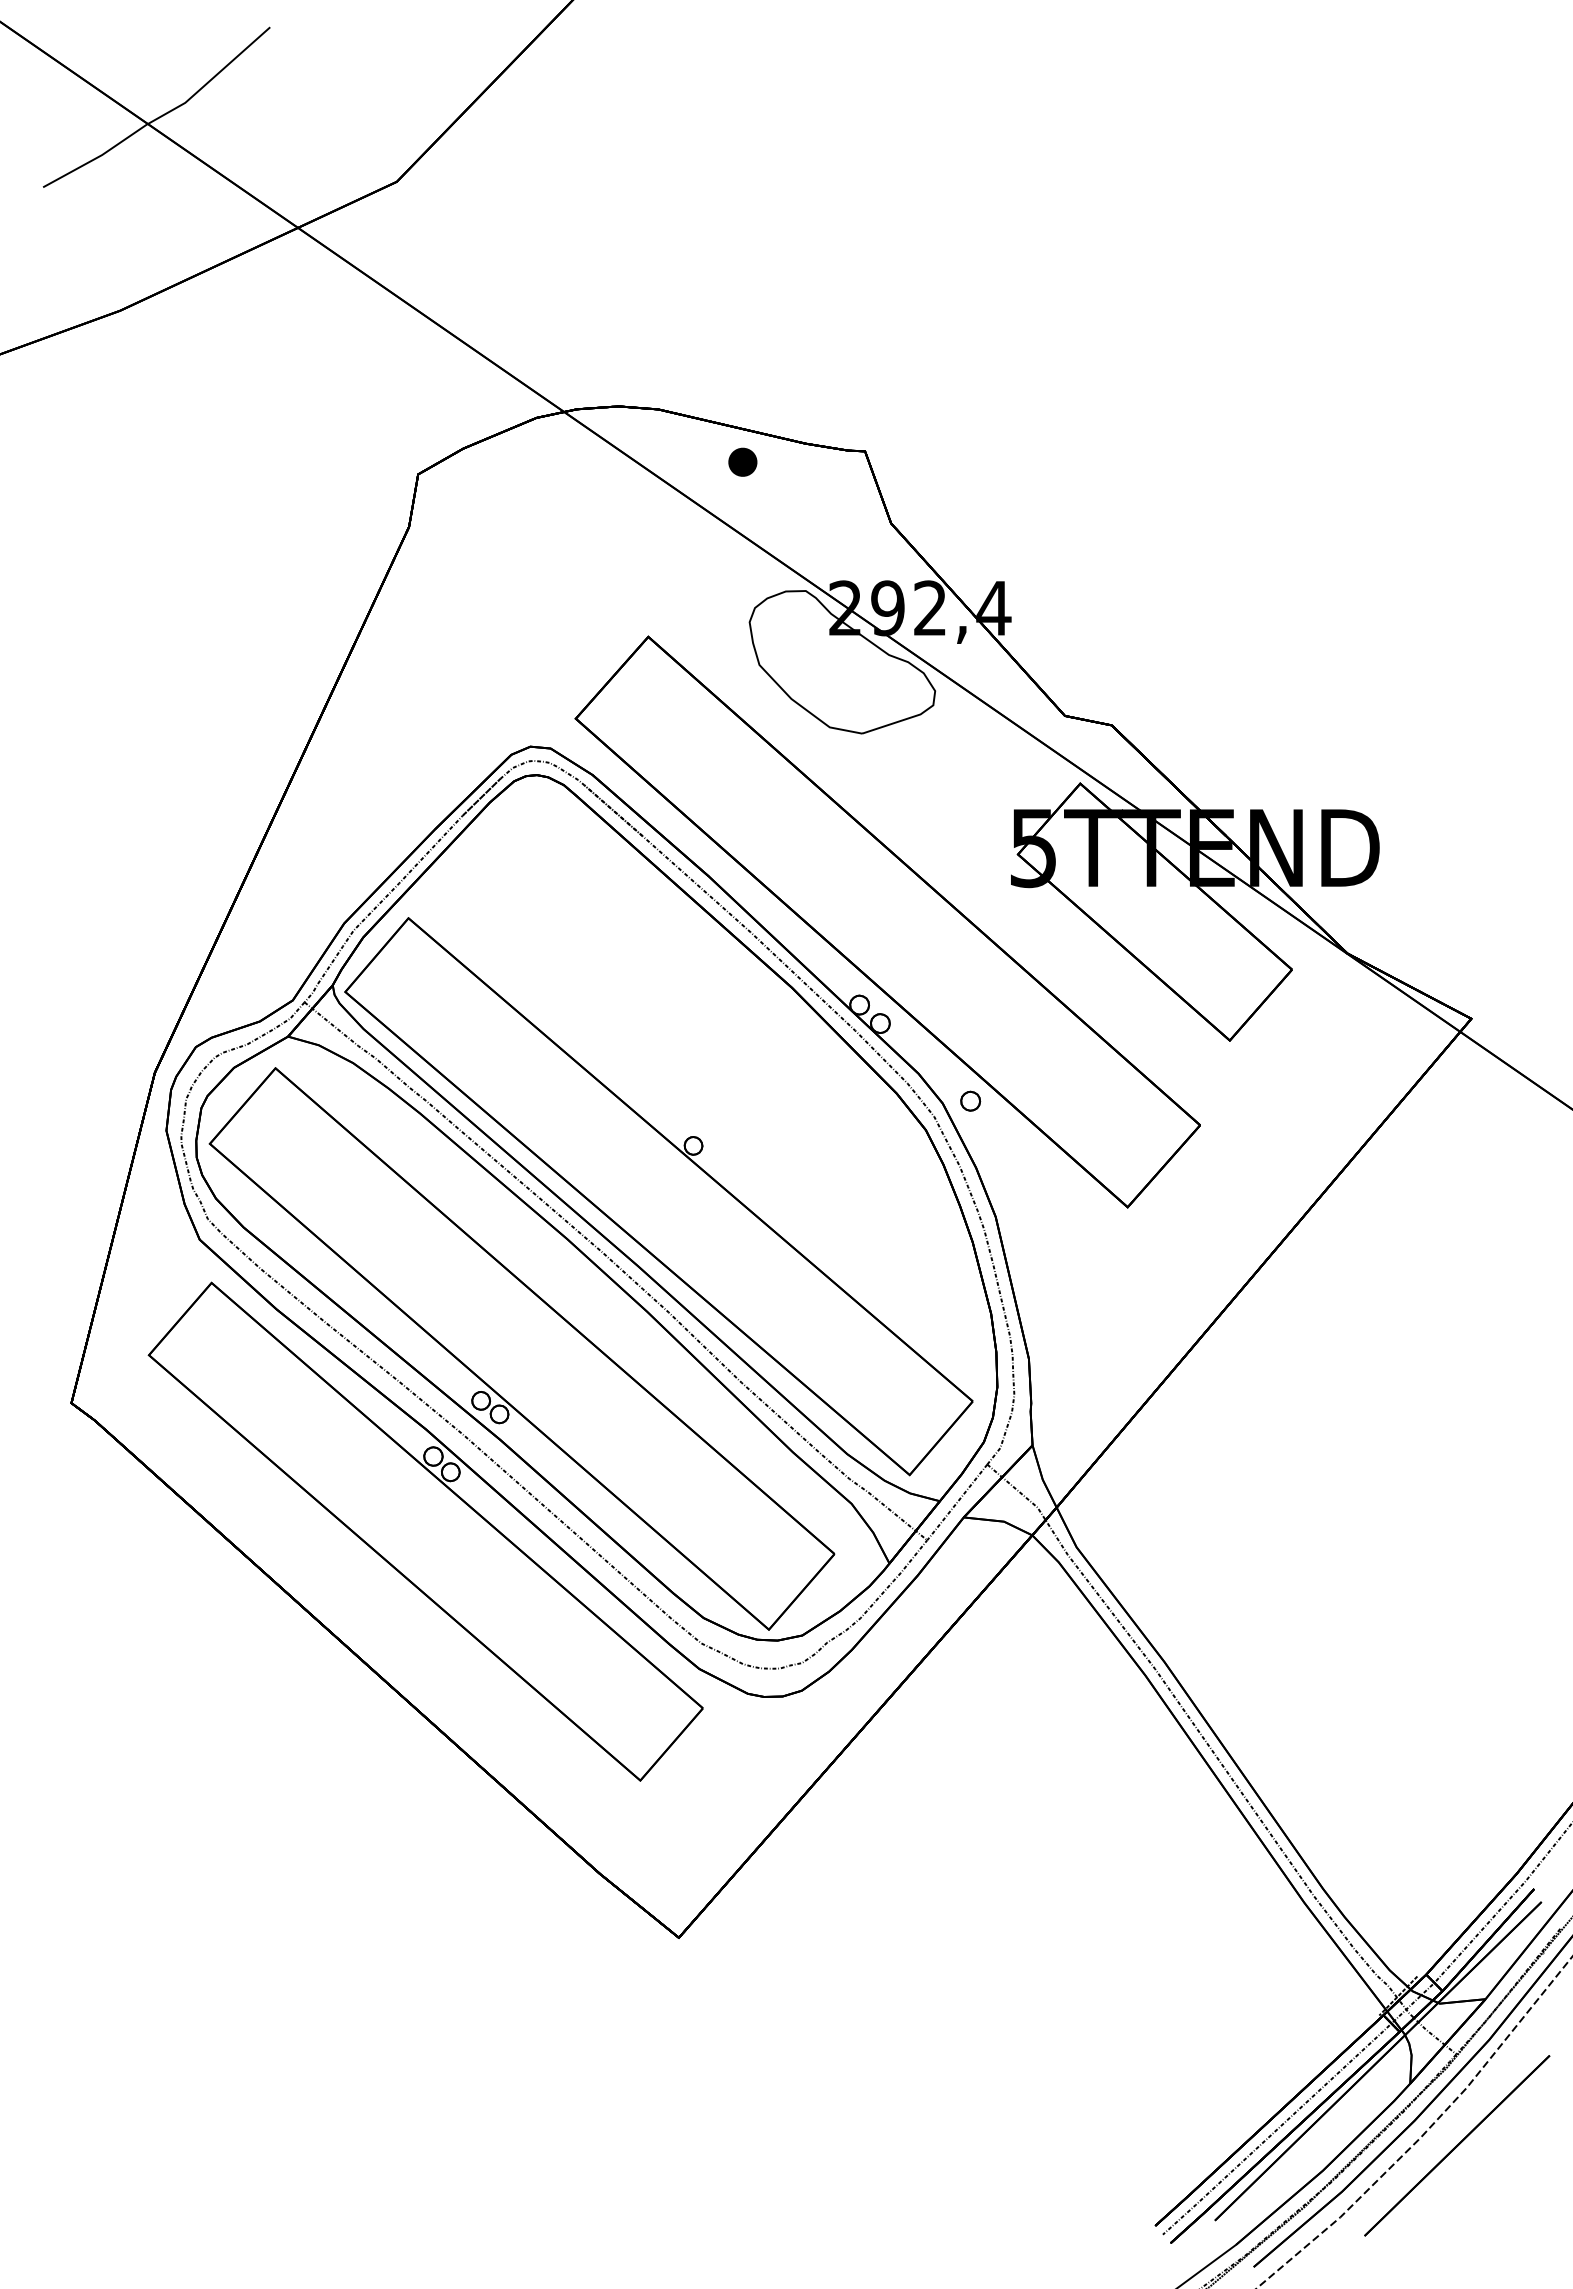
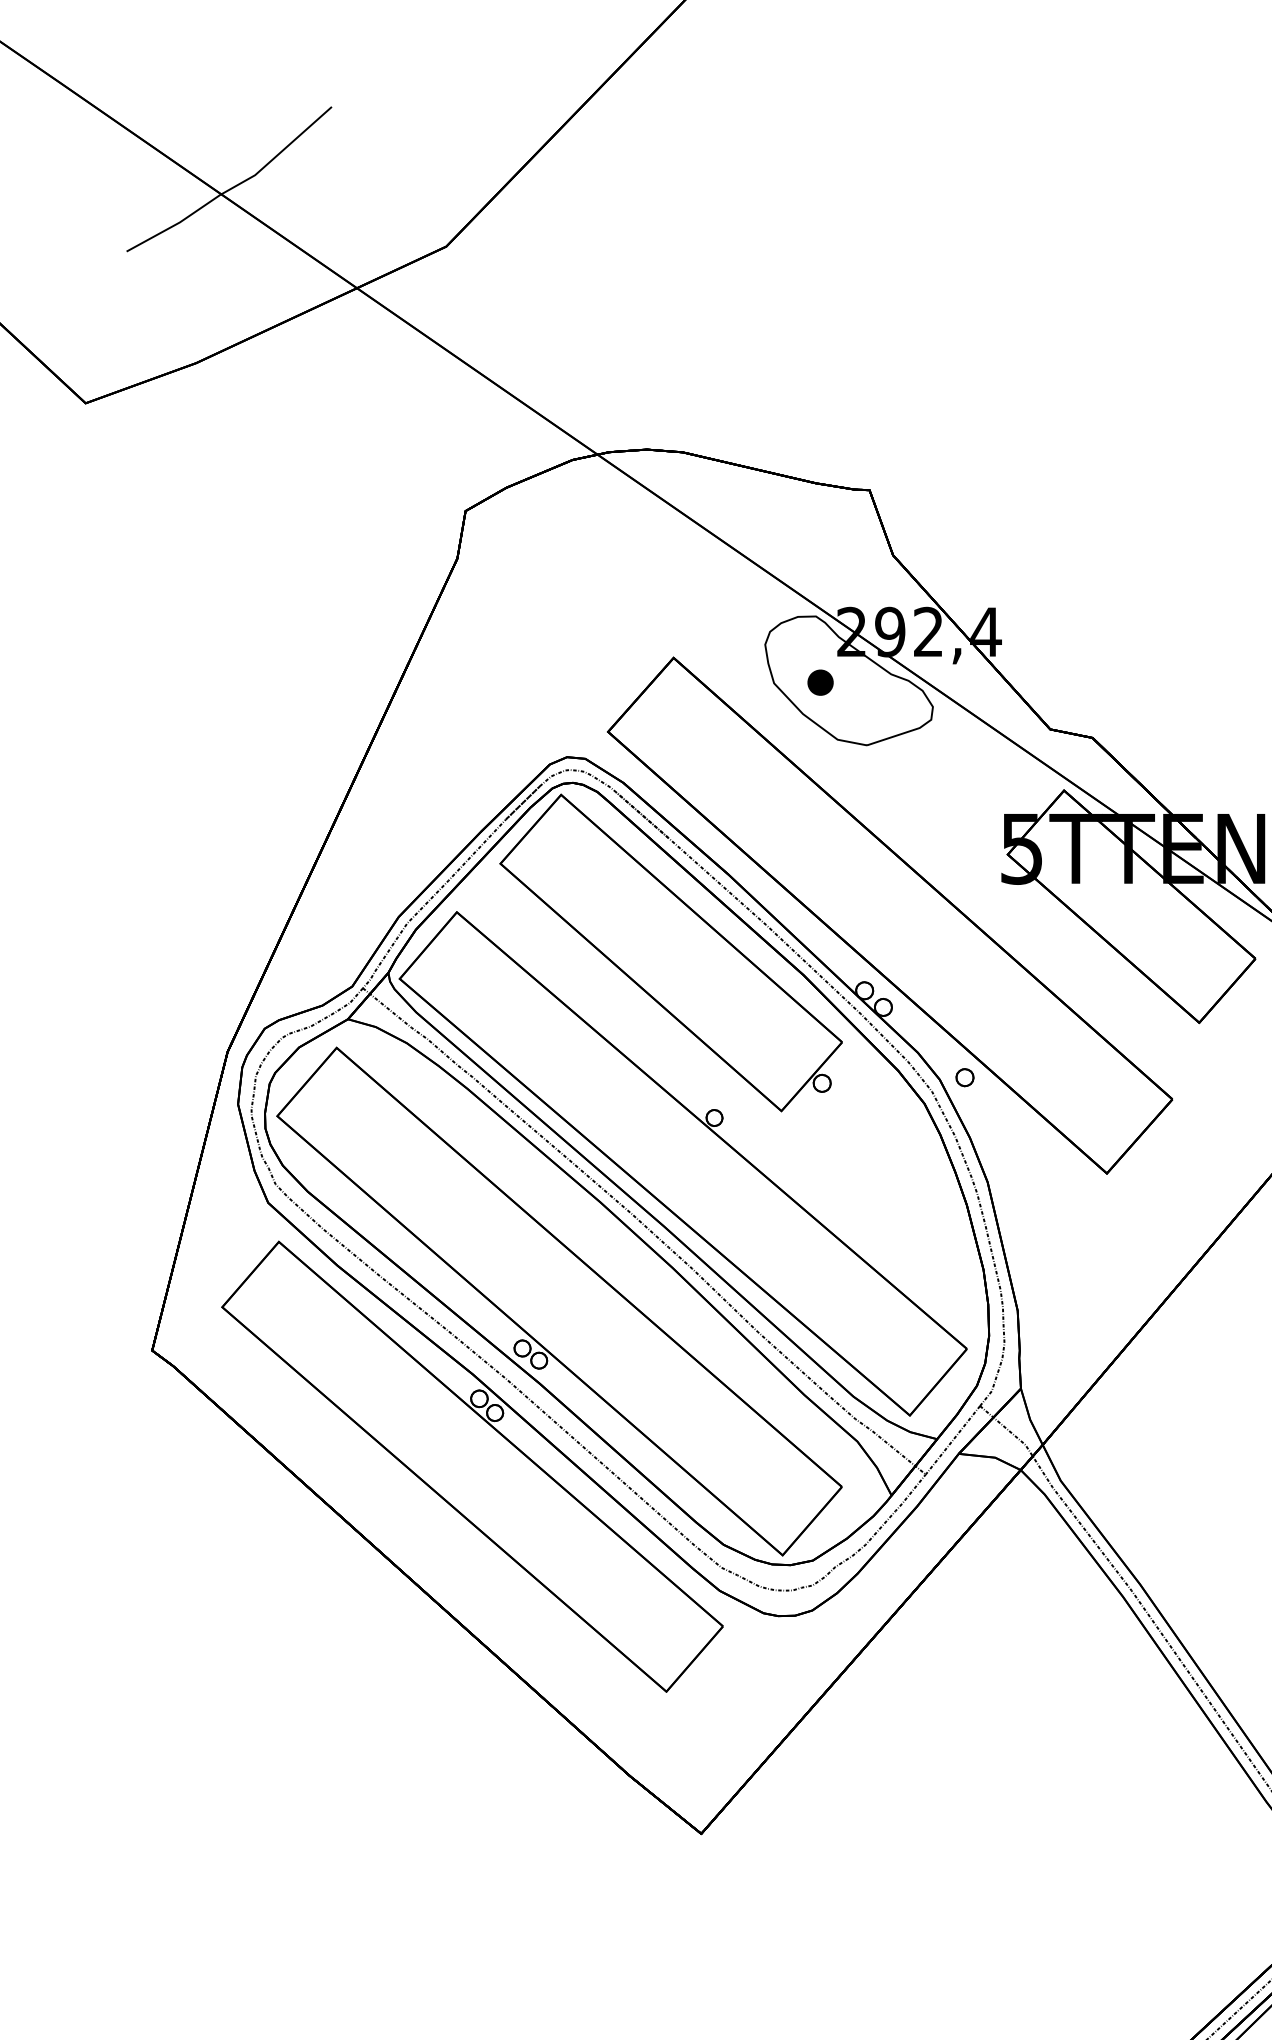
part: (742, 461) -> (820, 681), moved
part: (645, 963) -> (671, 953), added

